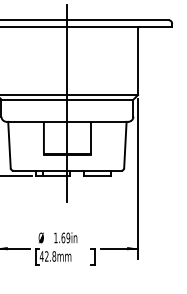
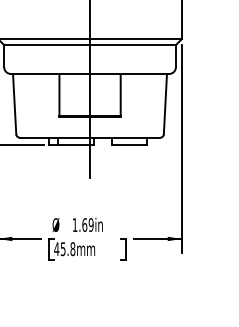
text: (46, 256) -> (62, 249), 42.8mm -> 45.8mm

